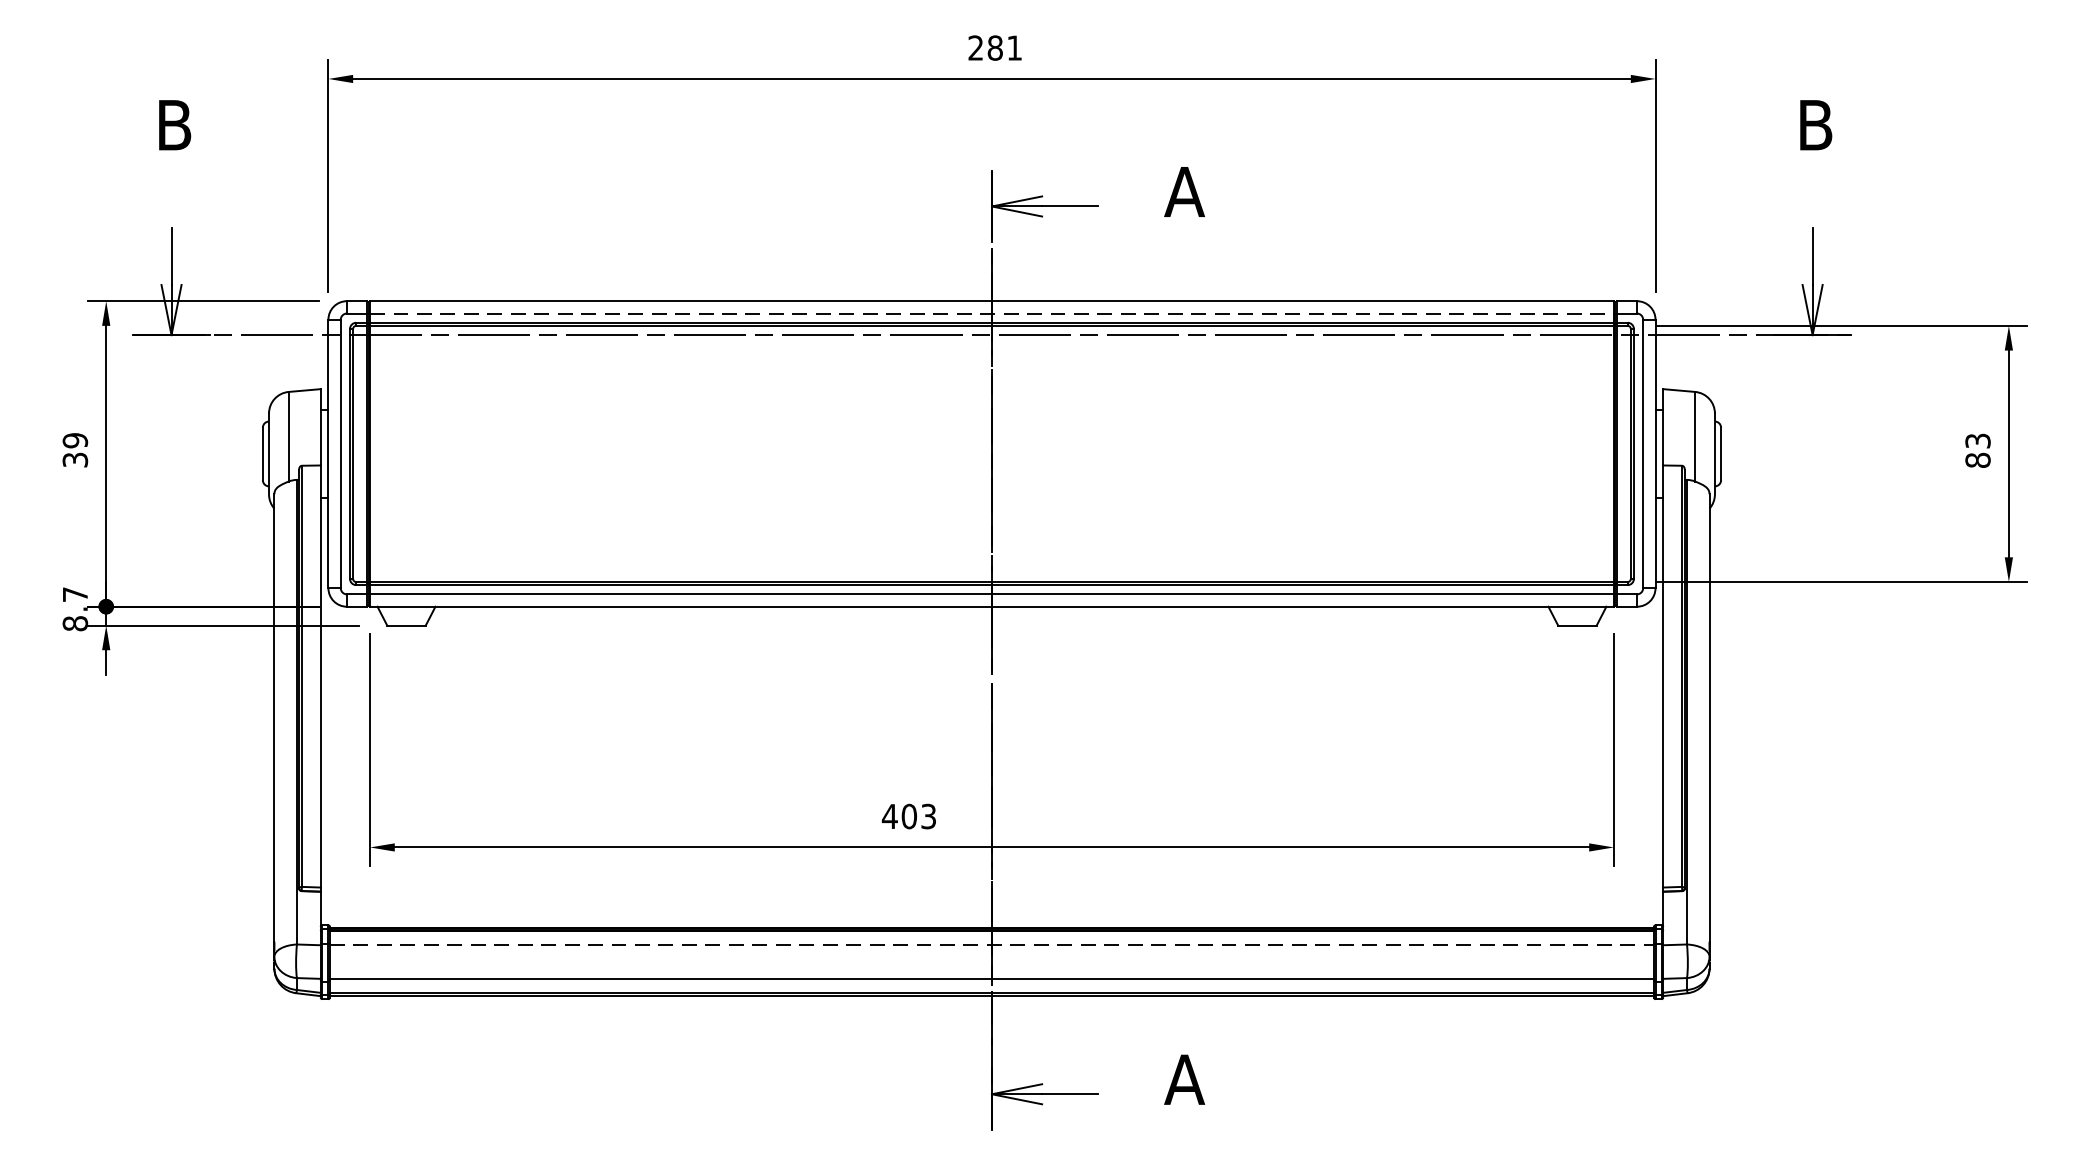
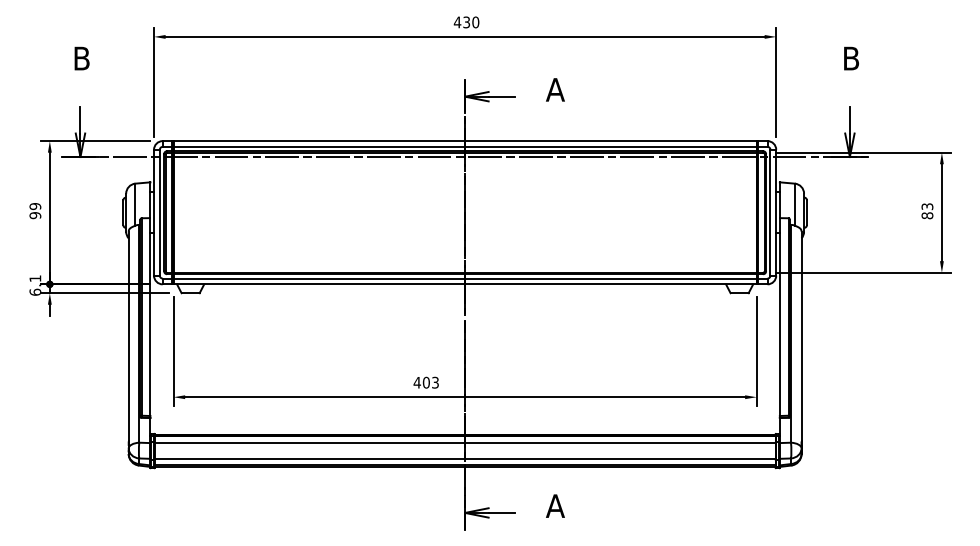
text: (994, 48) -> (466, 22), 281 -> 430
line: (992, 312) -> (465, 146), dashed -> solid
text: (73, 459) -> (34, 215), 39 -> 99
text: (75, 609) -> (35, 285), 8.7 -> 6.1
line: (992, 946) -> (465, 443), dashed -> solid

